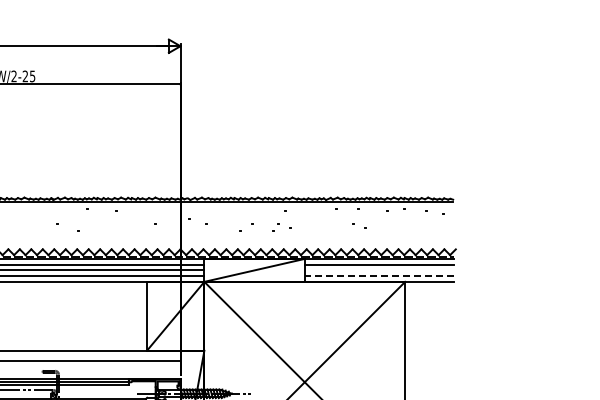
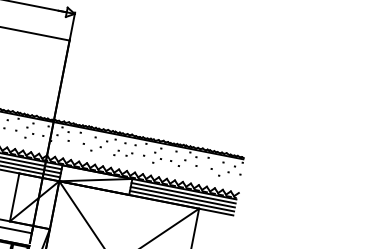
line: (379, 270) -> (182, 197), added
line: (379, 276) -> (181, 201), dashed -> solid

